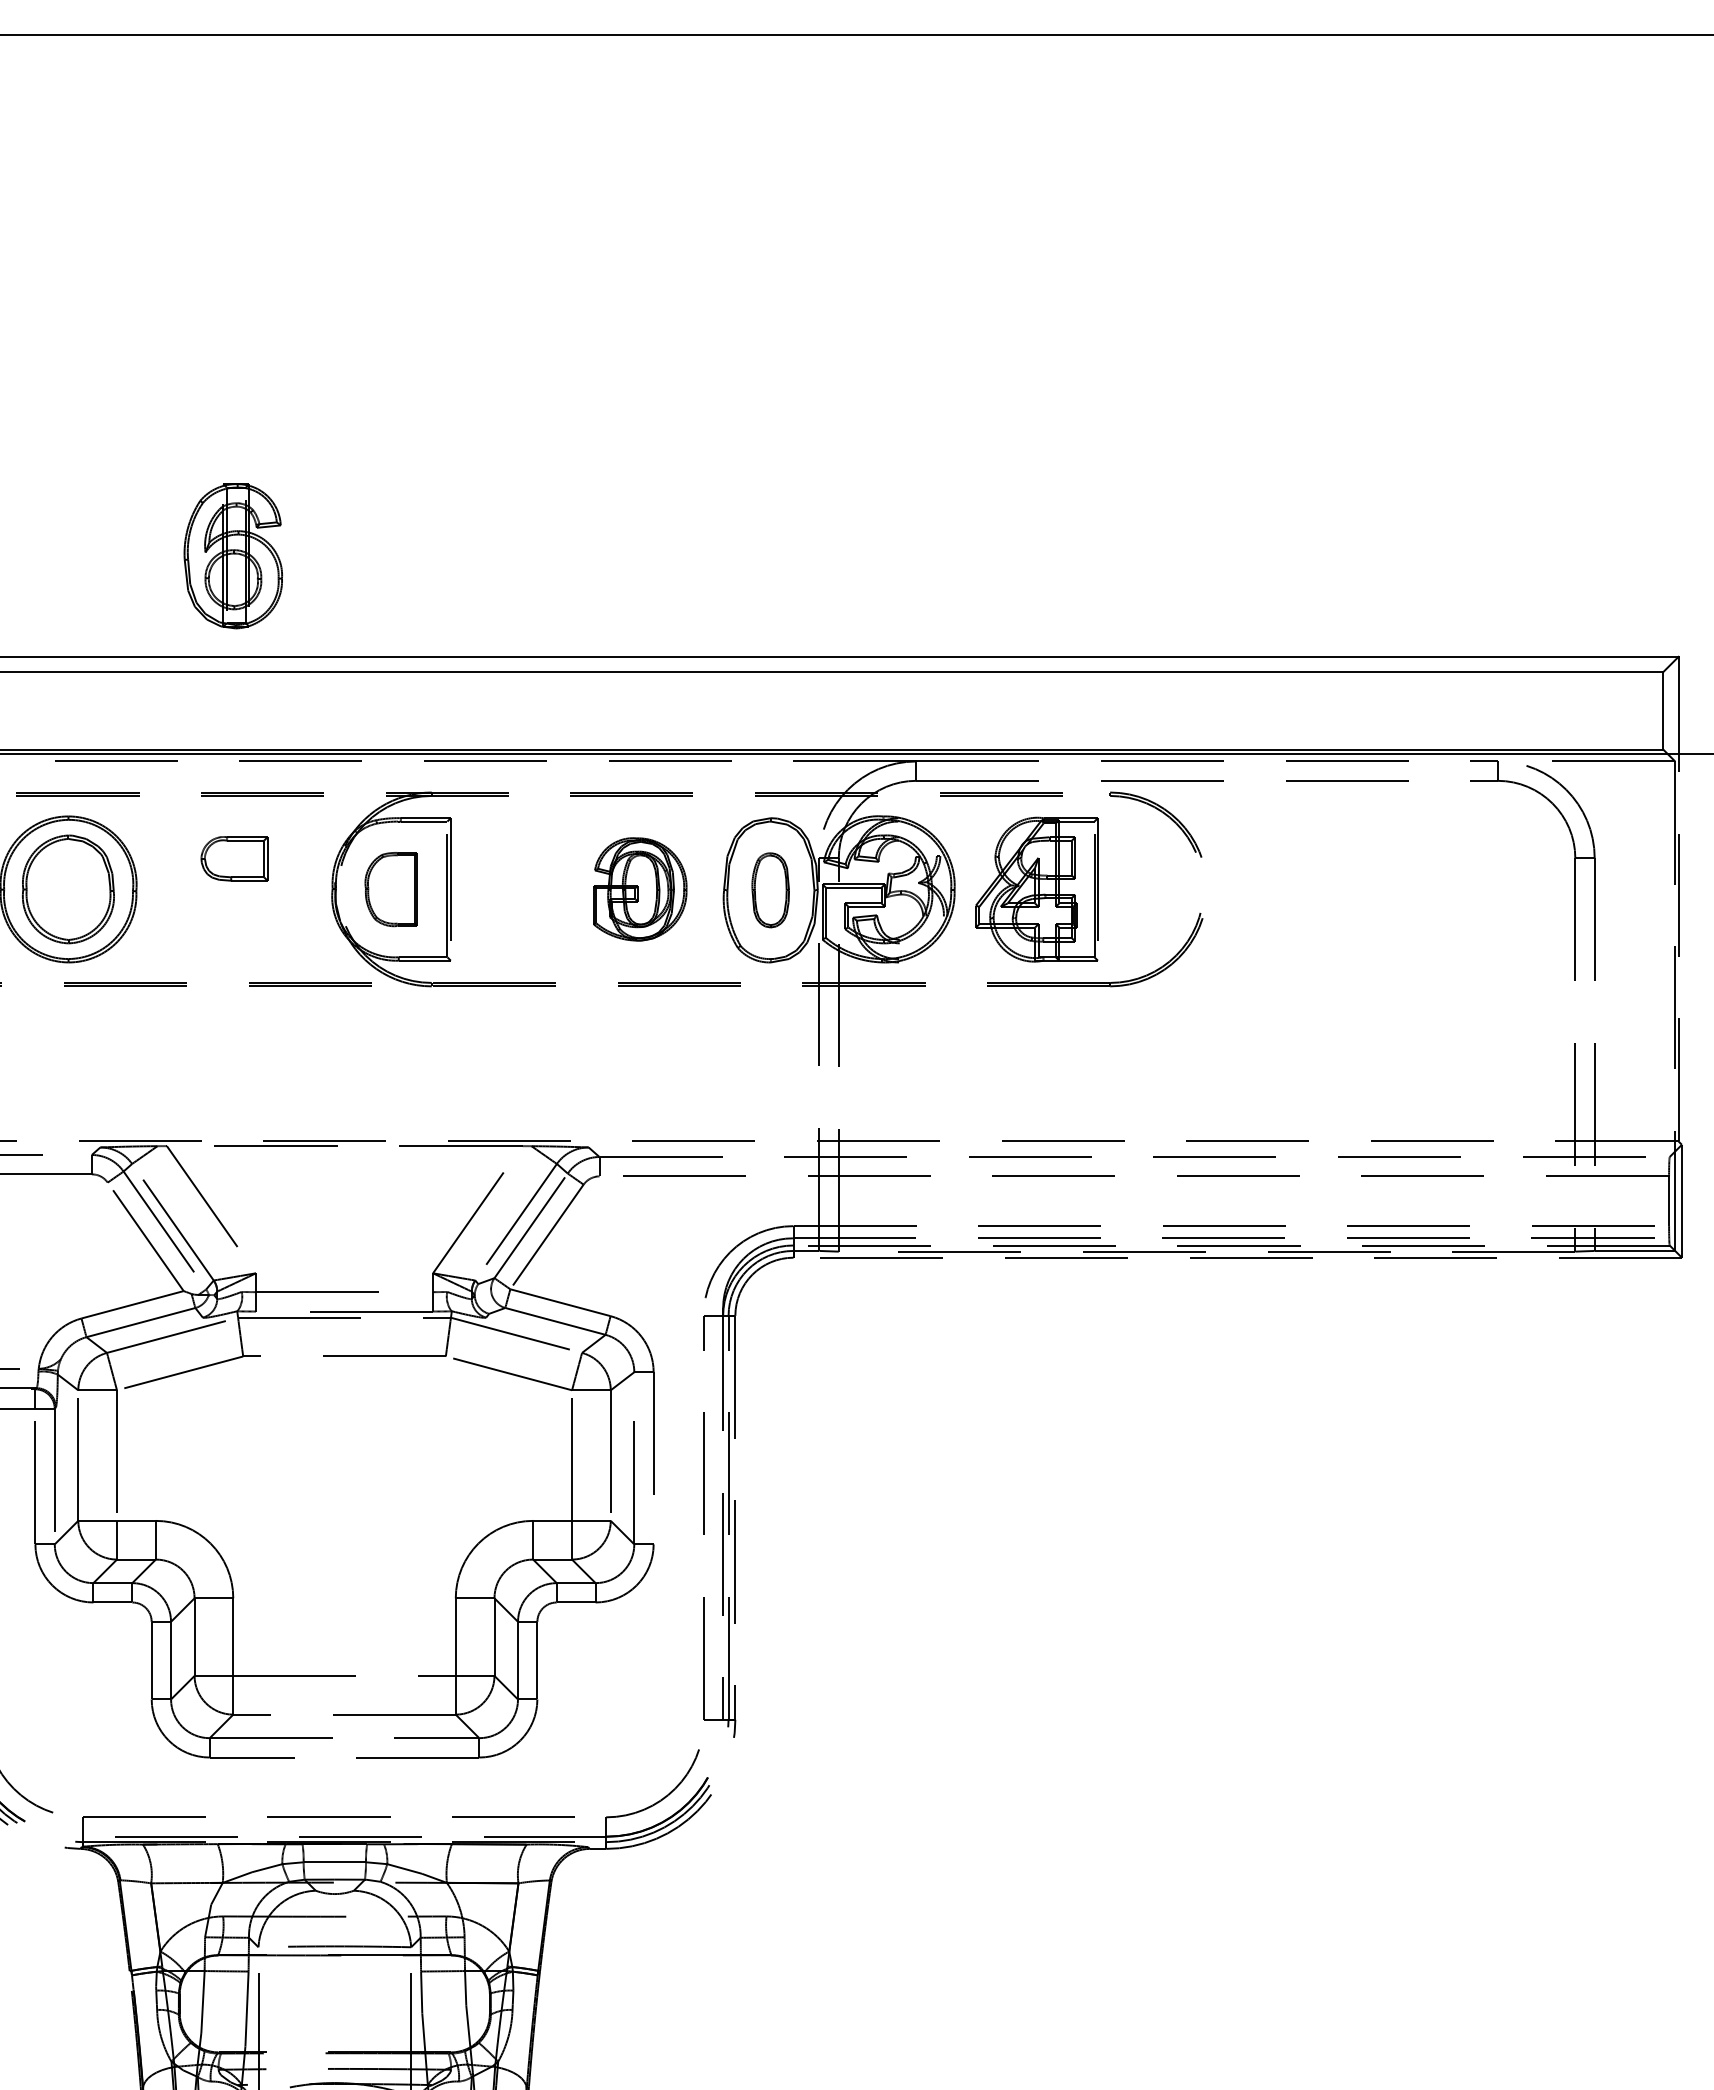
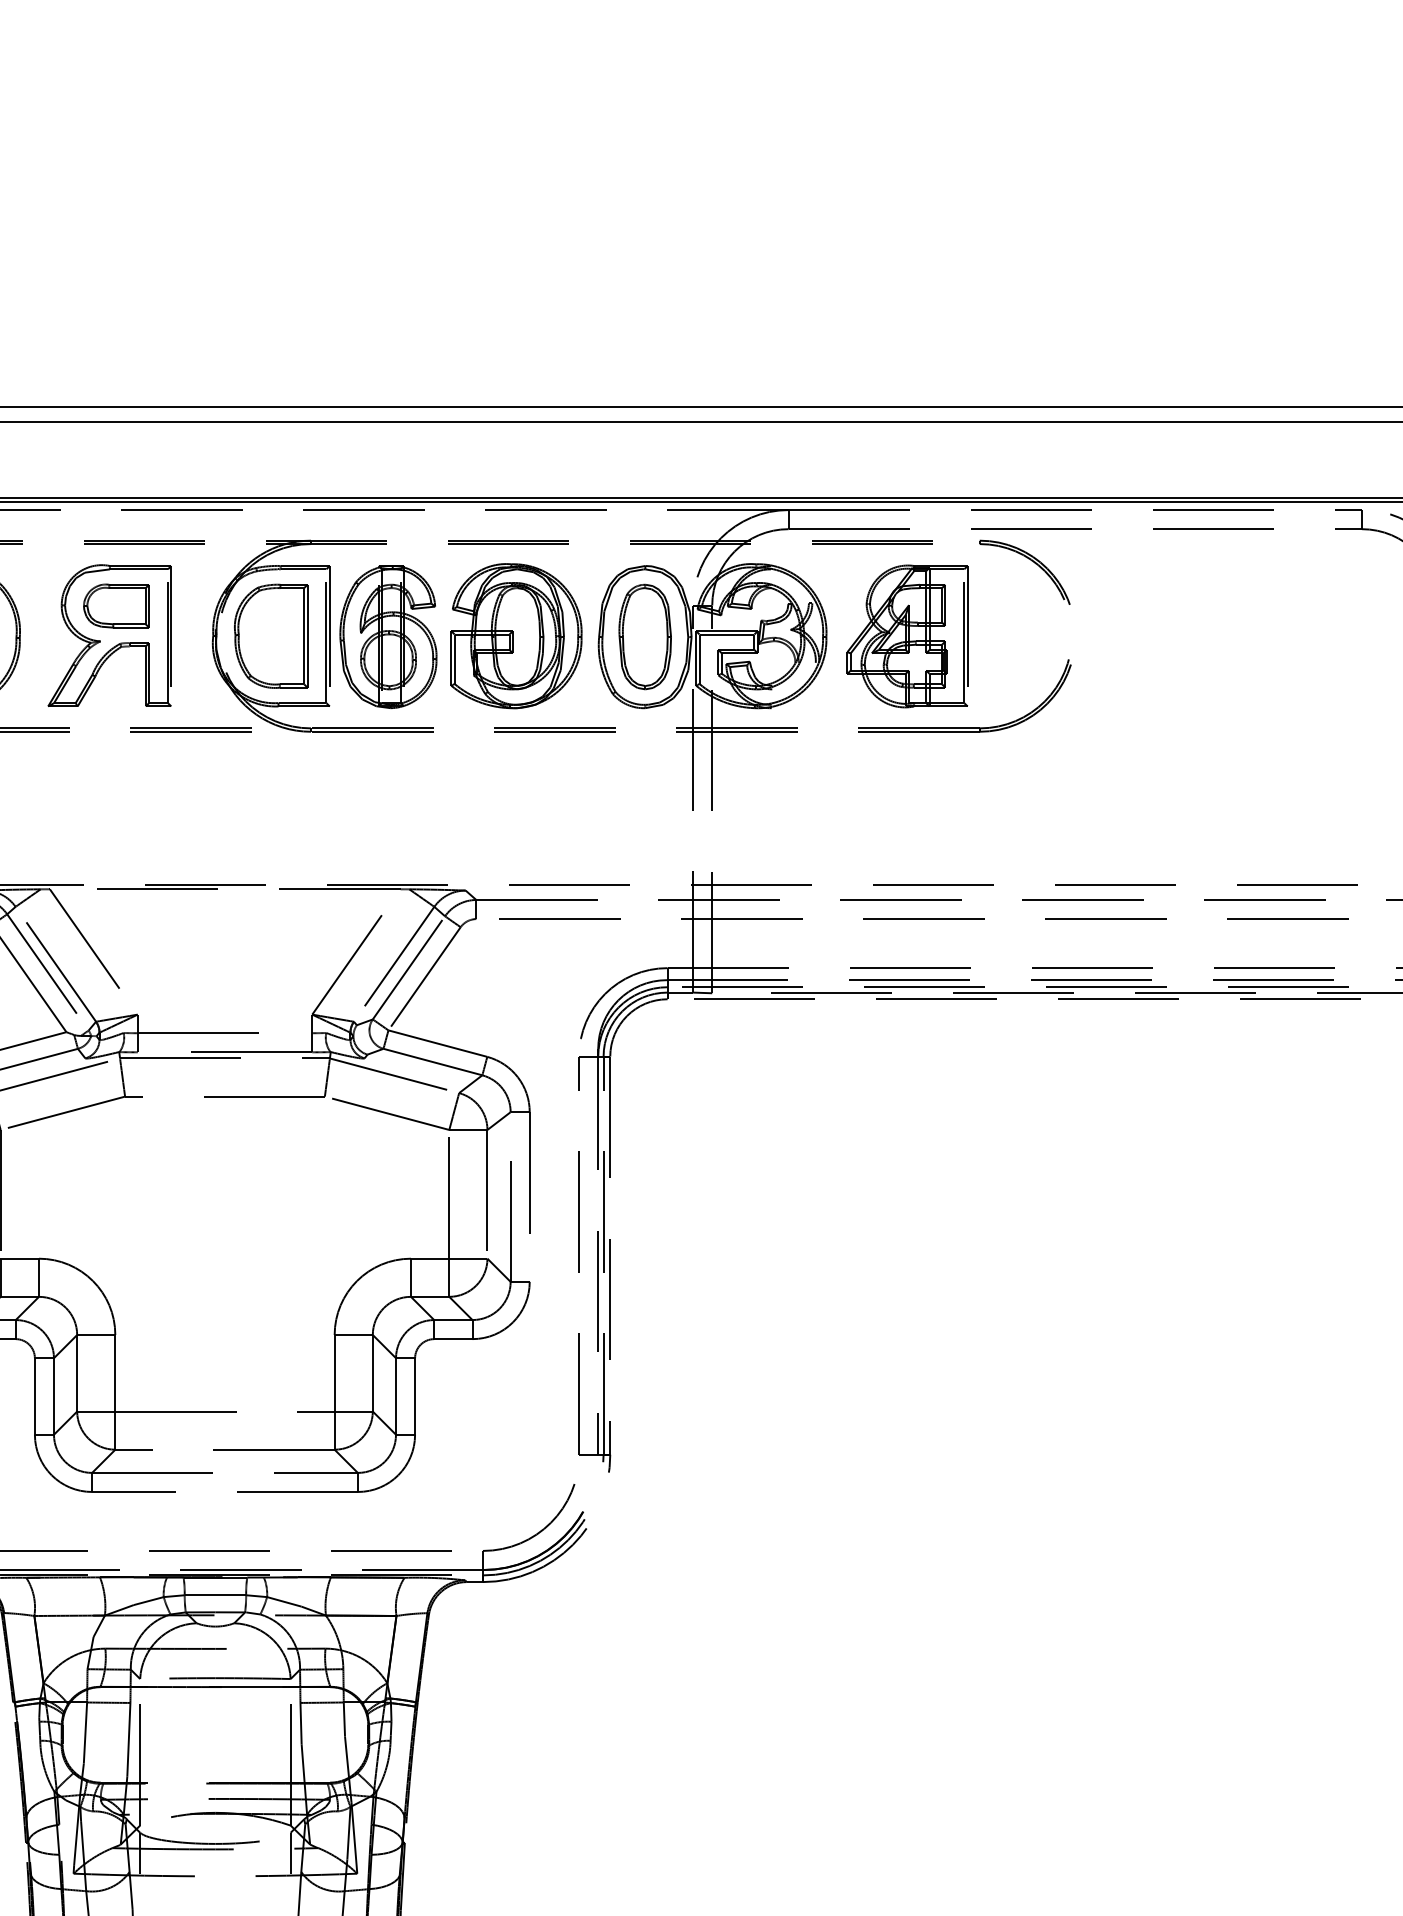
part: (232, 556) -> (387, 637), moved
part: (390, 889) -> (270, 636), size x1.43
part: (640, 889) -> (516, 636), size x1.43
part: (770, 890) -> (644, 637), size x1.43
part: (218, 893) -> (100, 640), added

